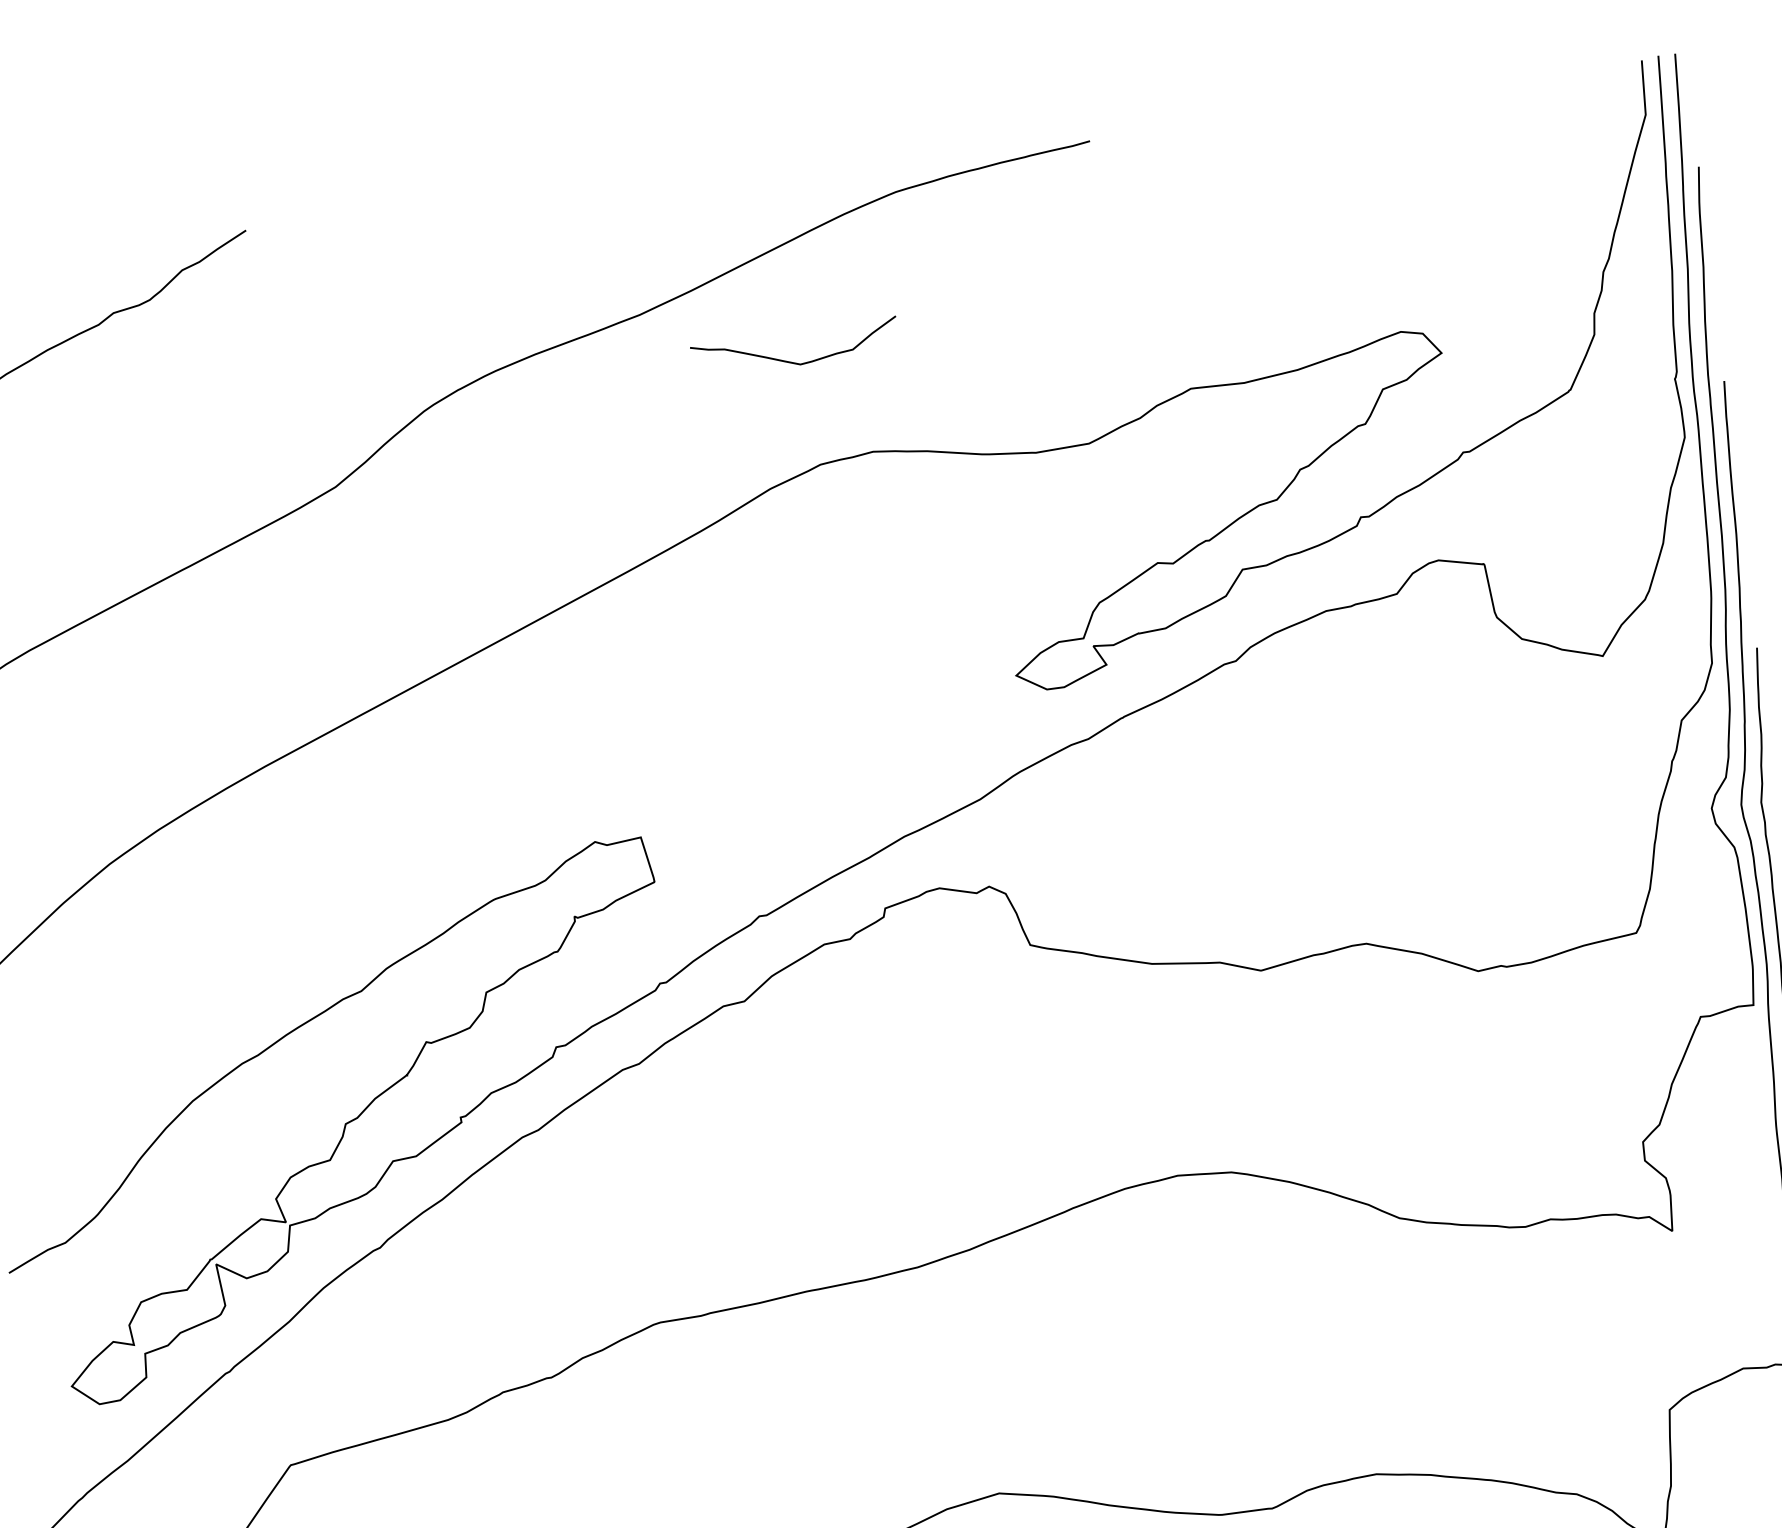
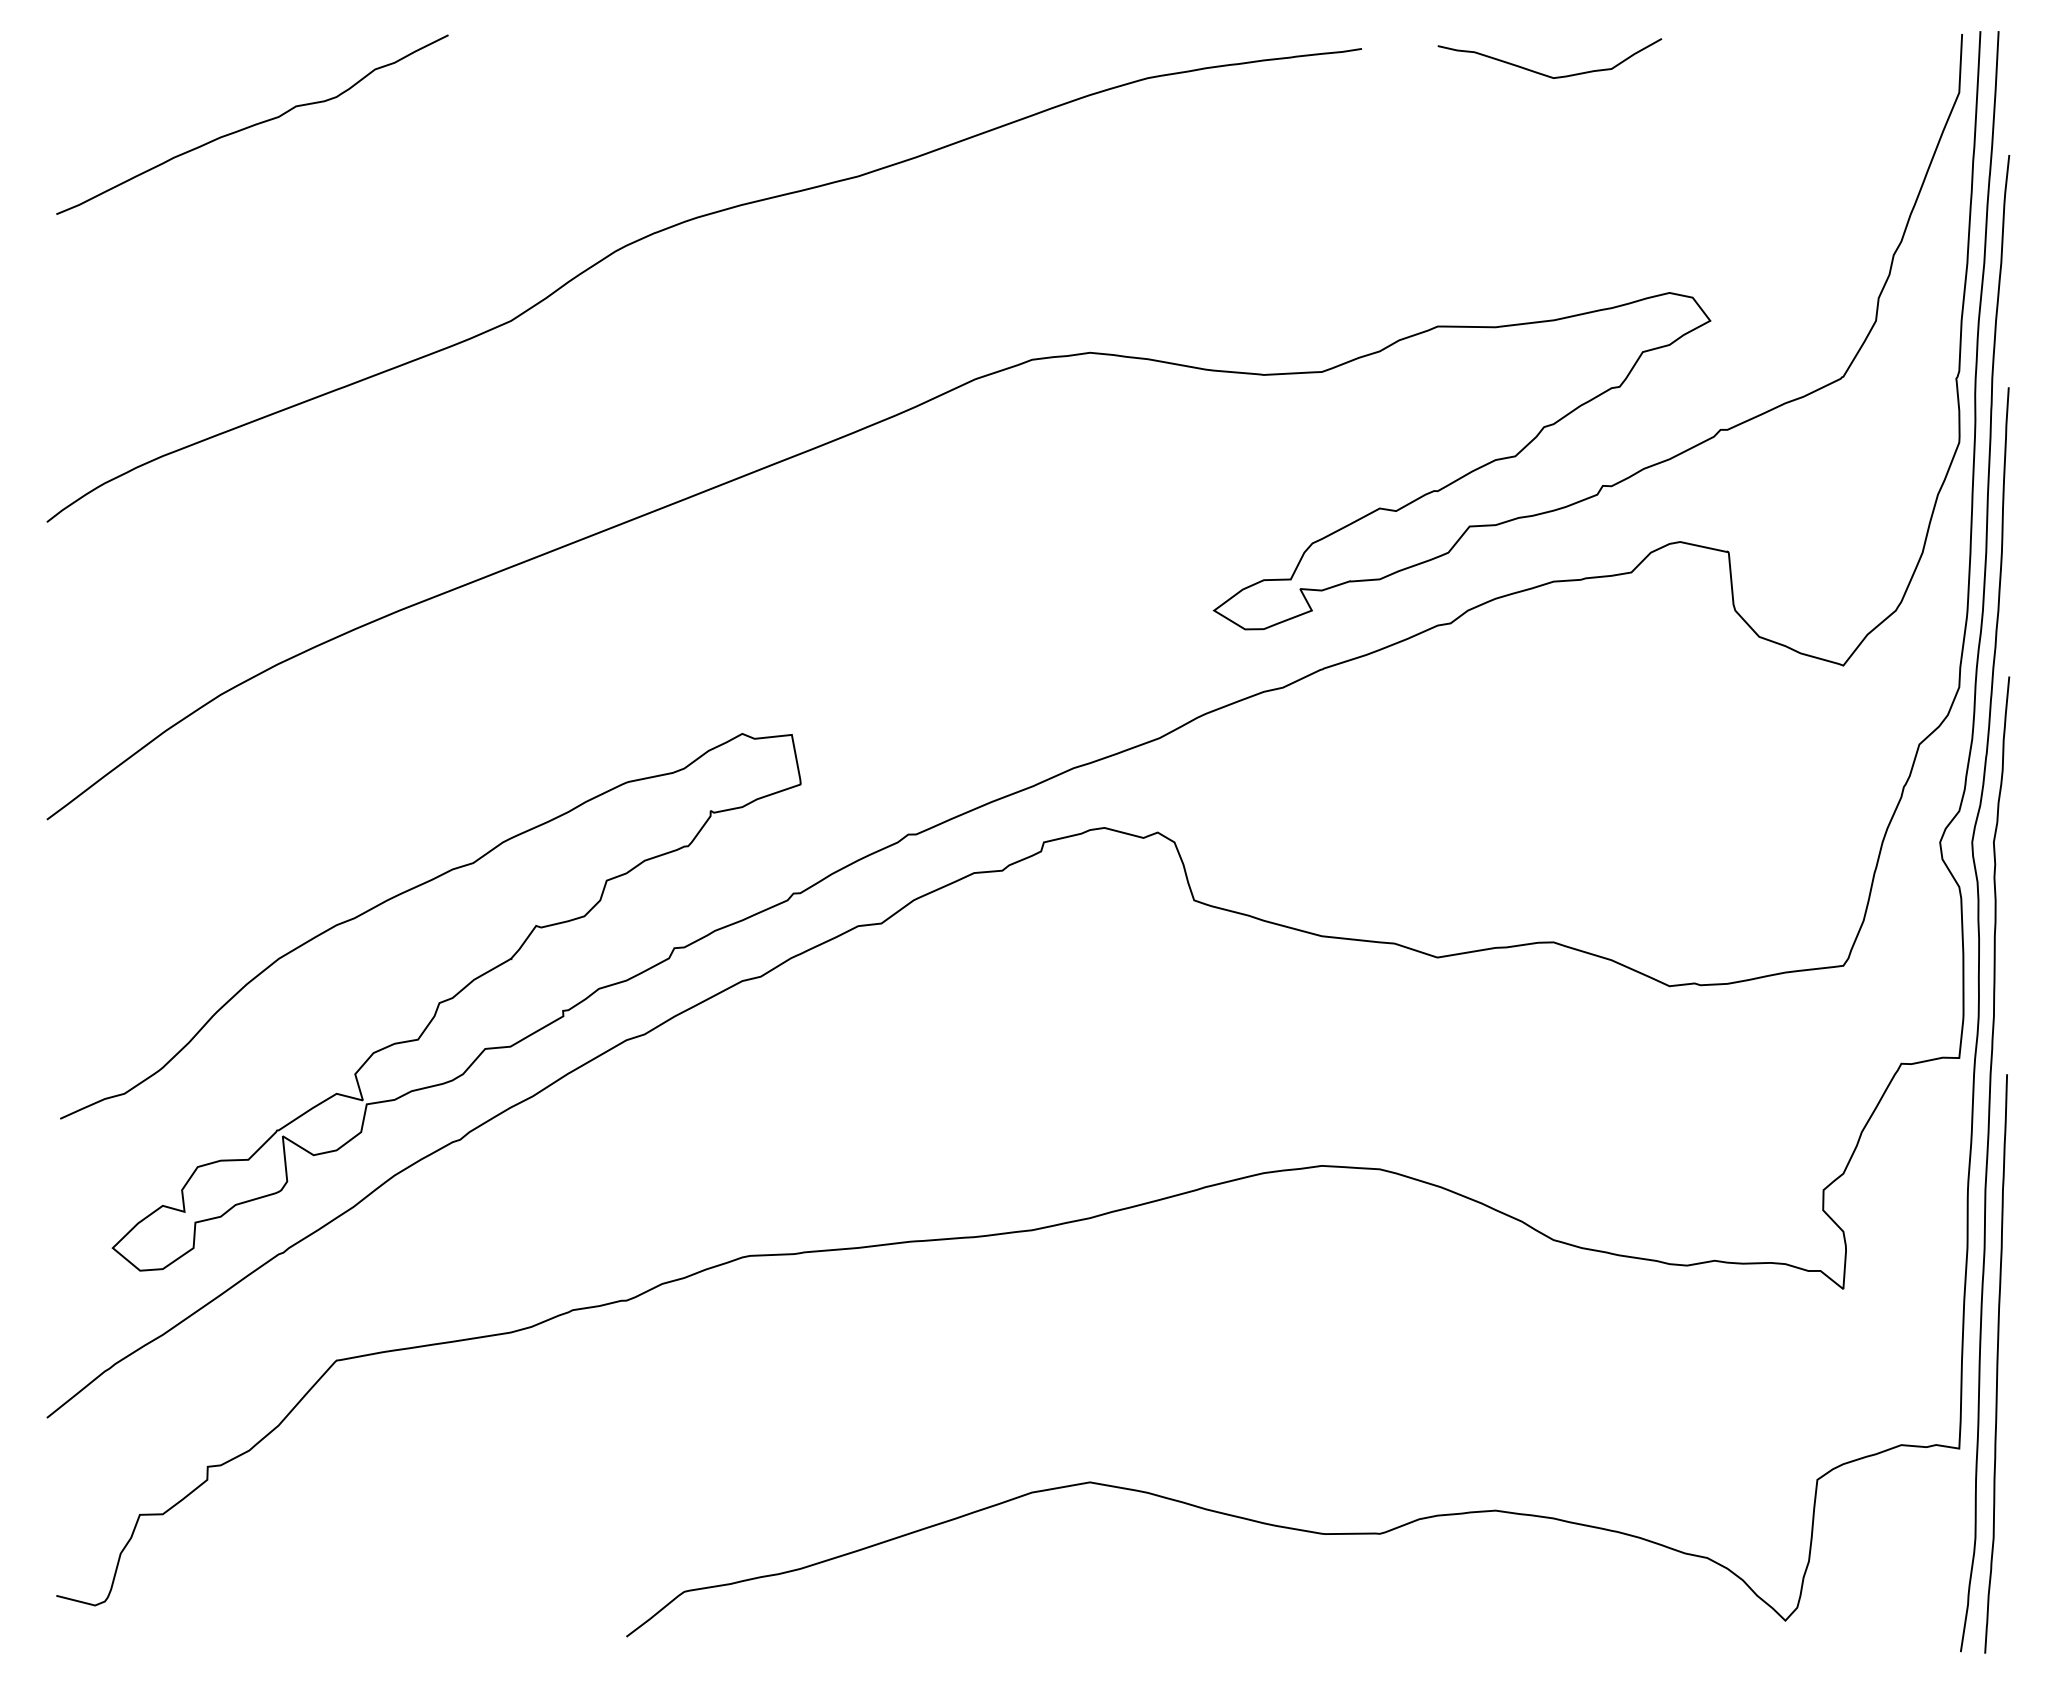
curve: (790, 361) -> (1543, 73), moved

